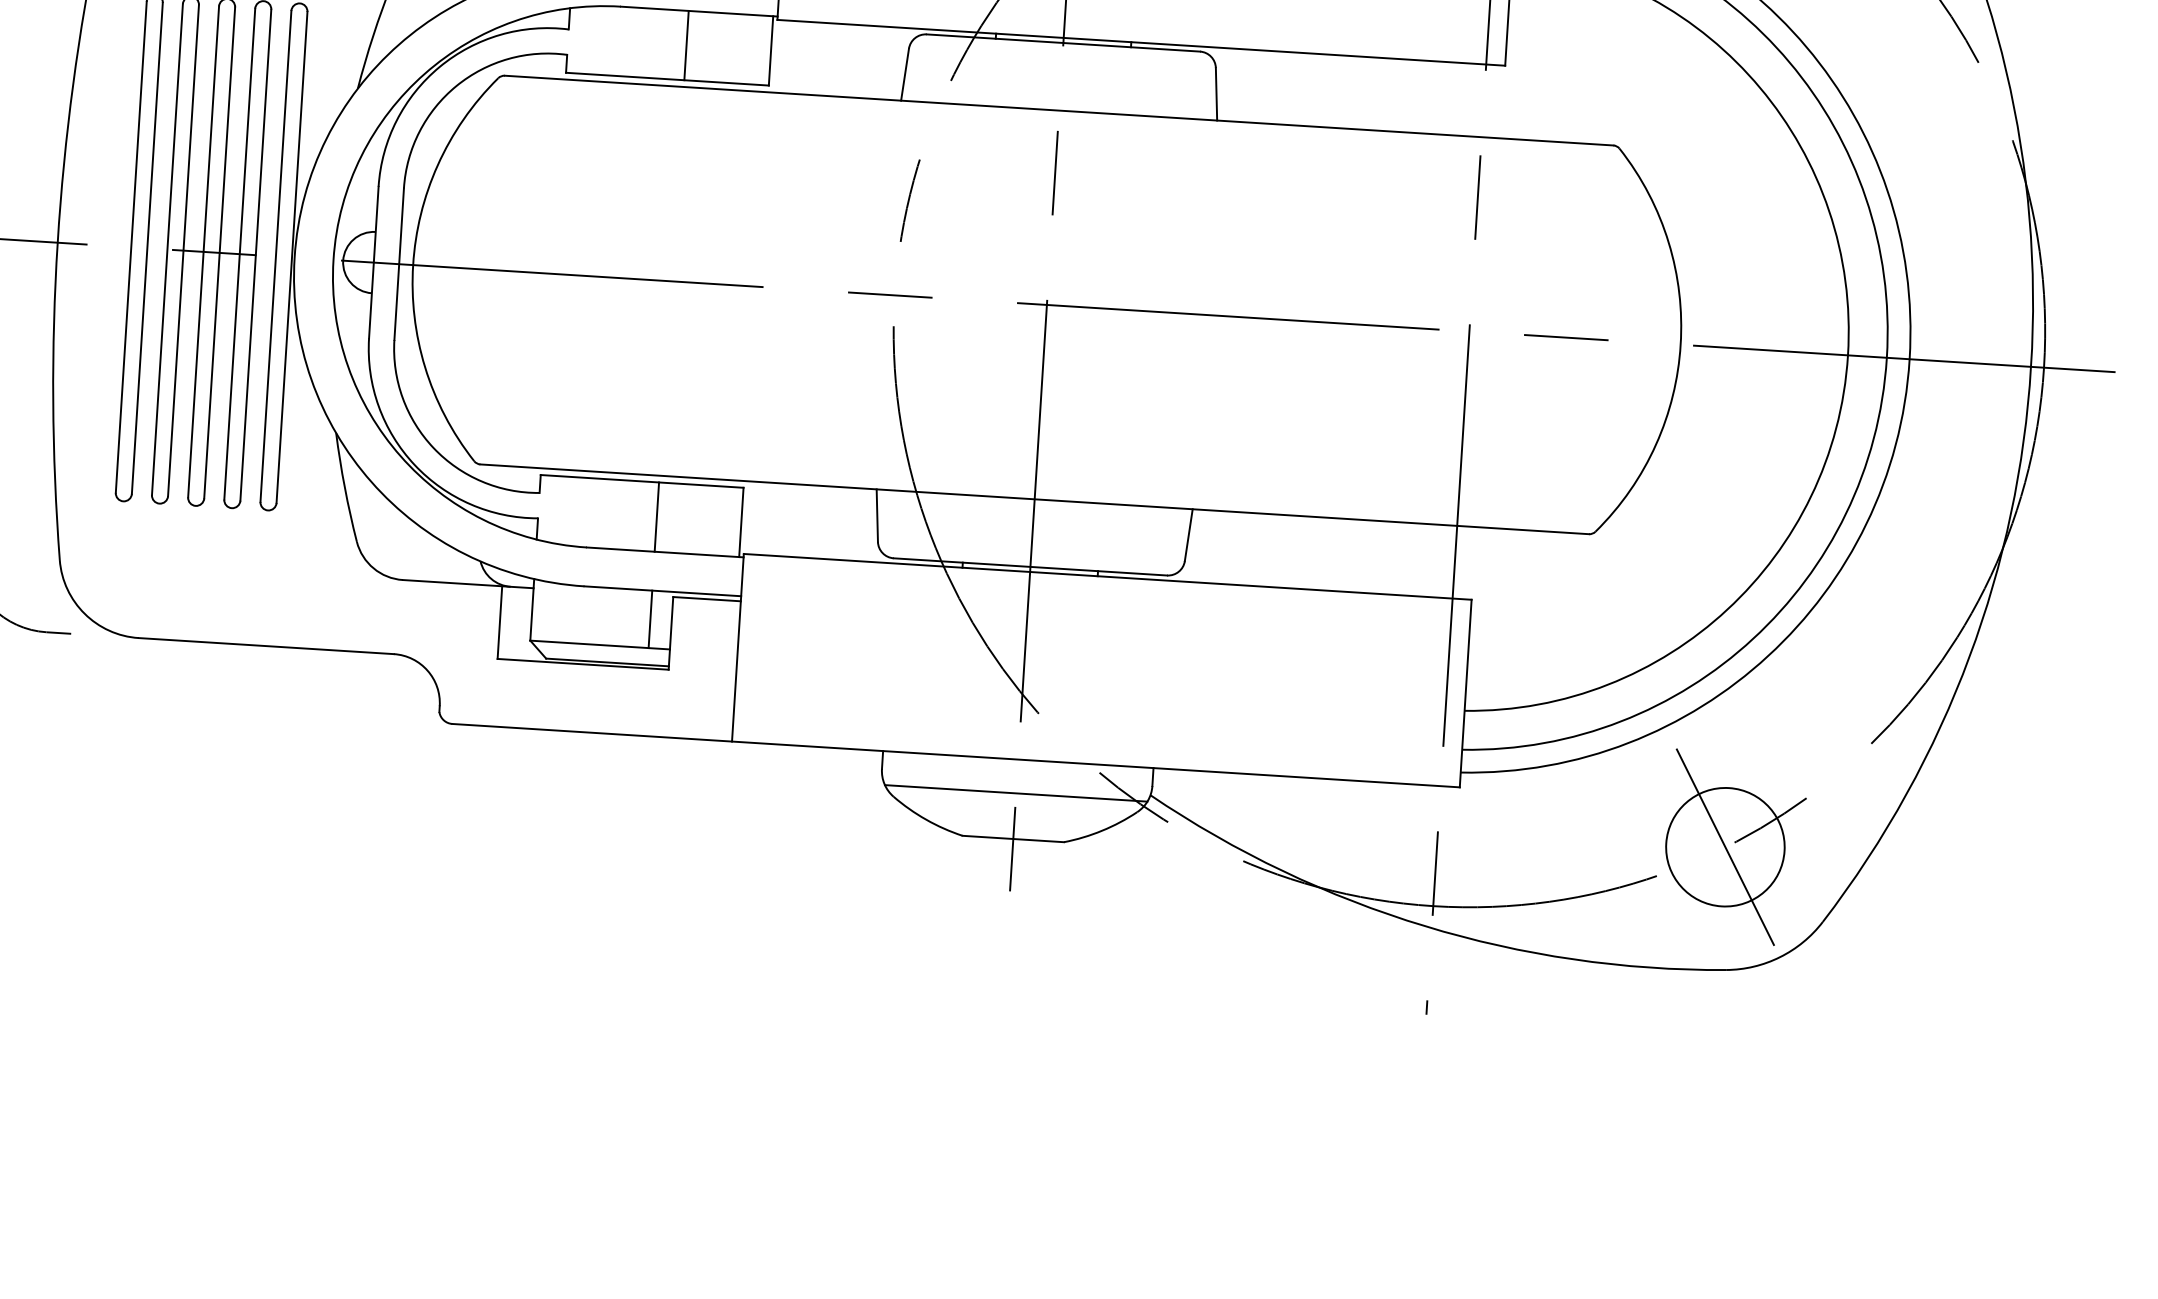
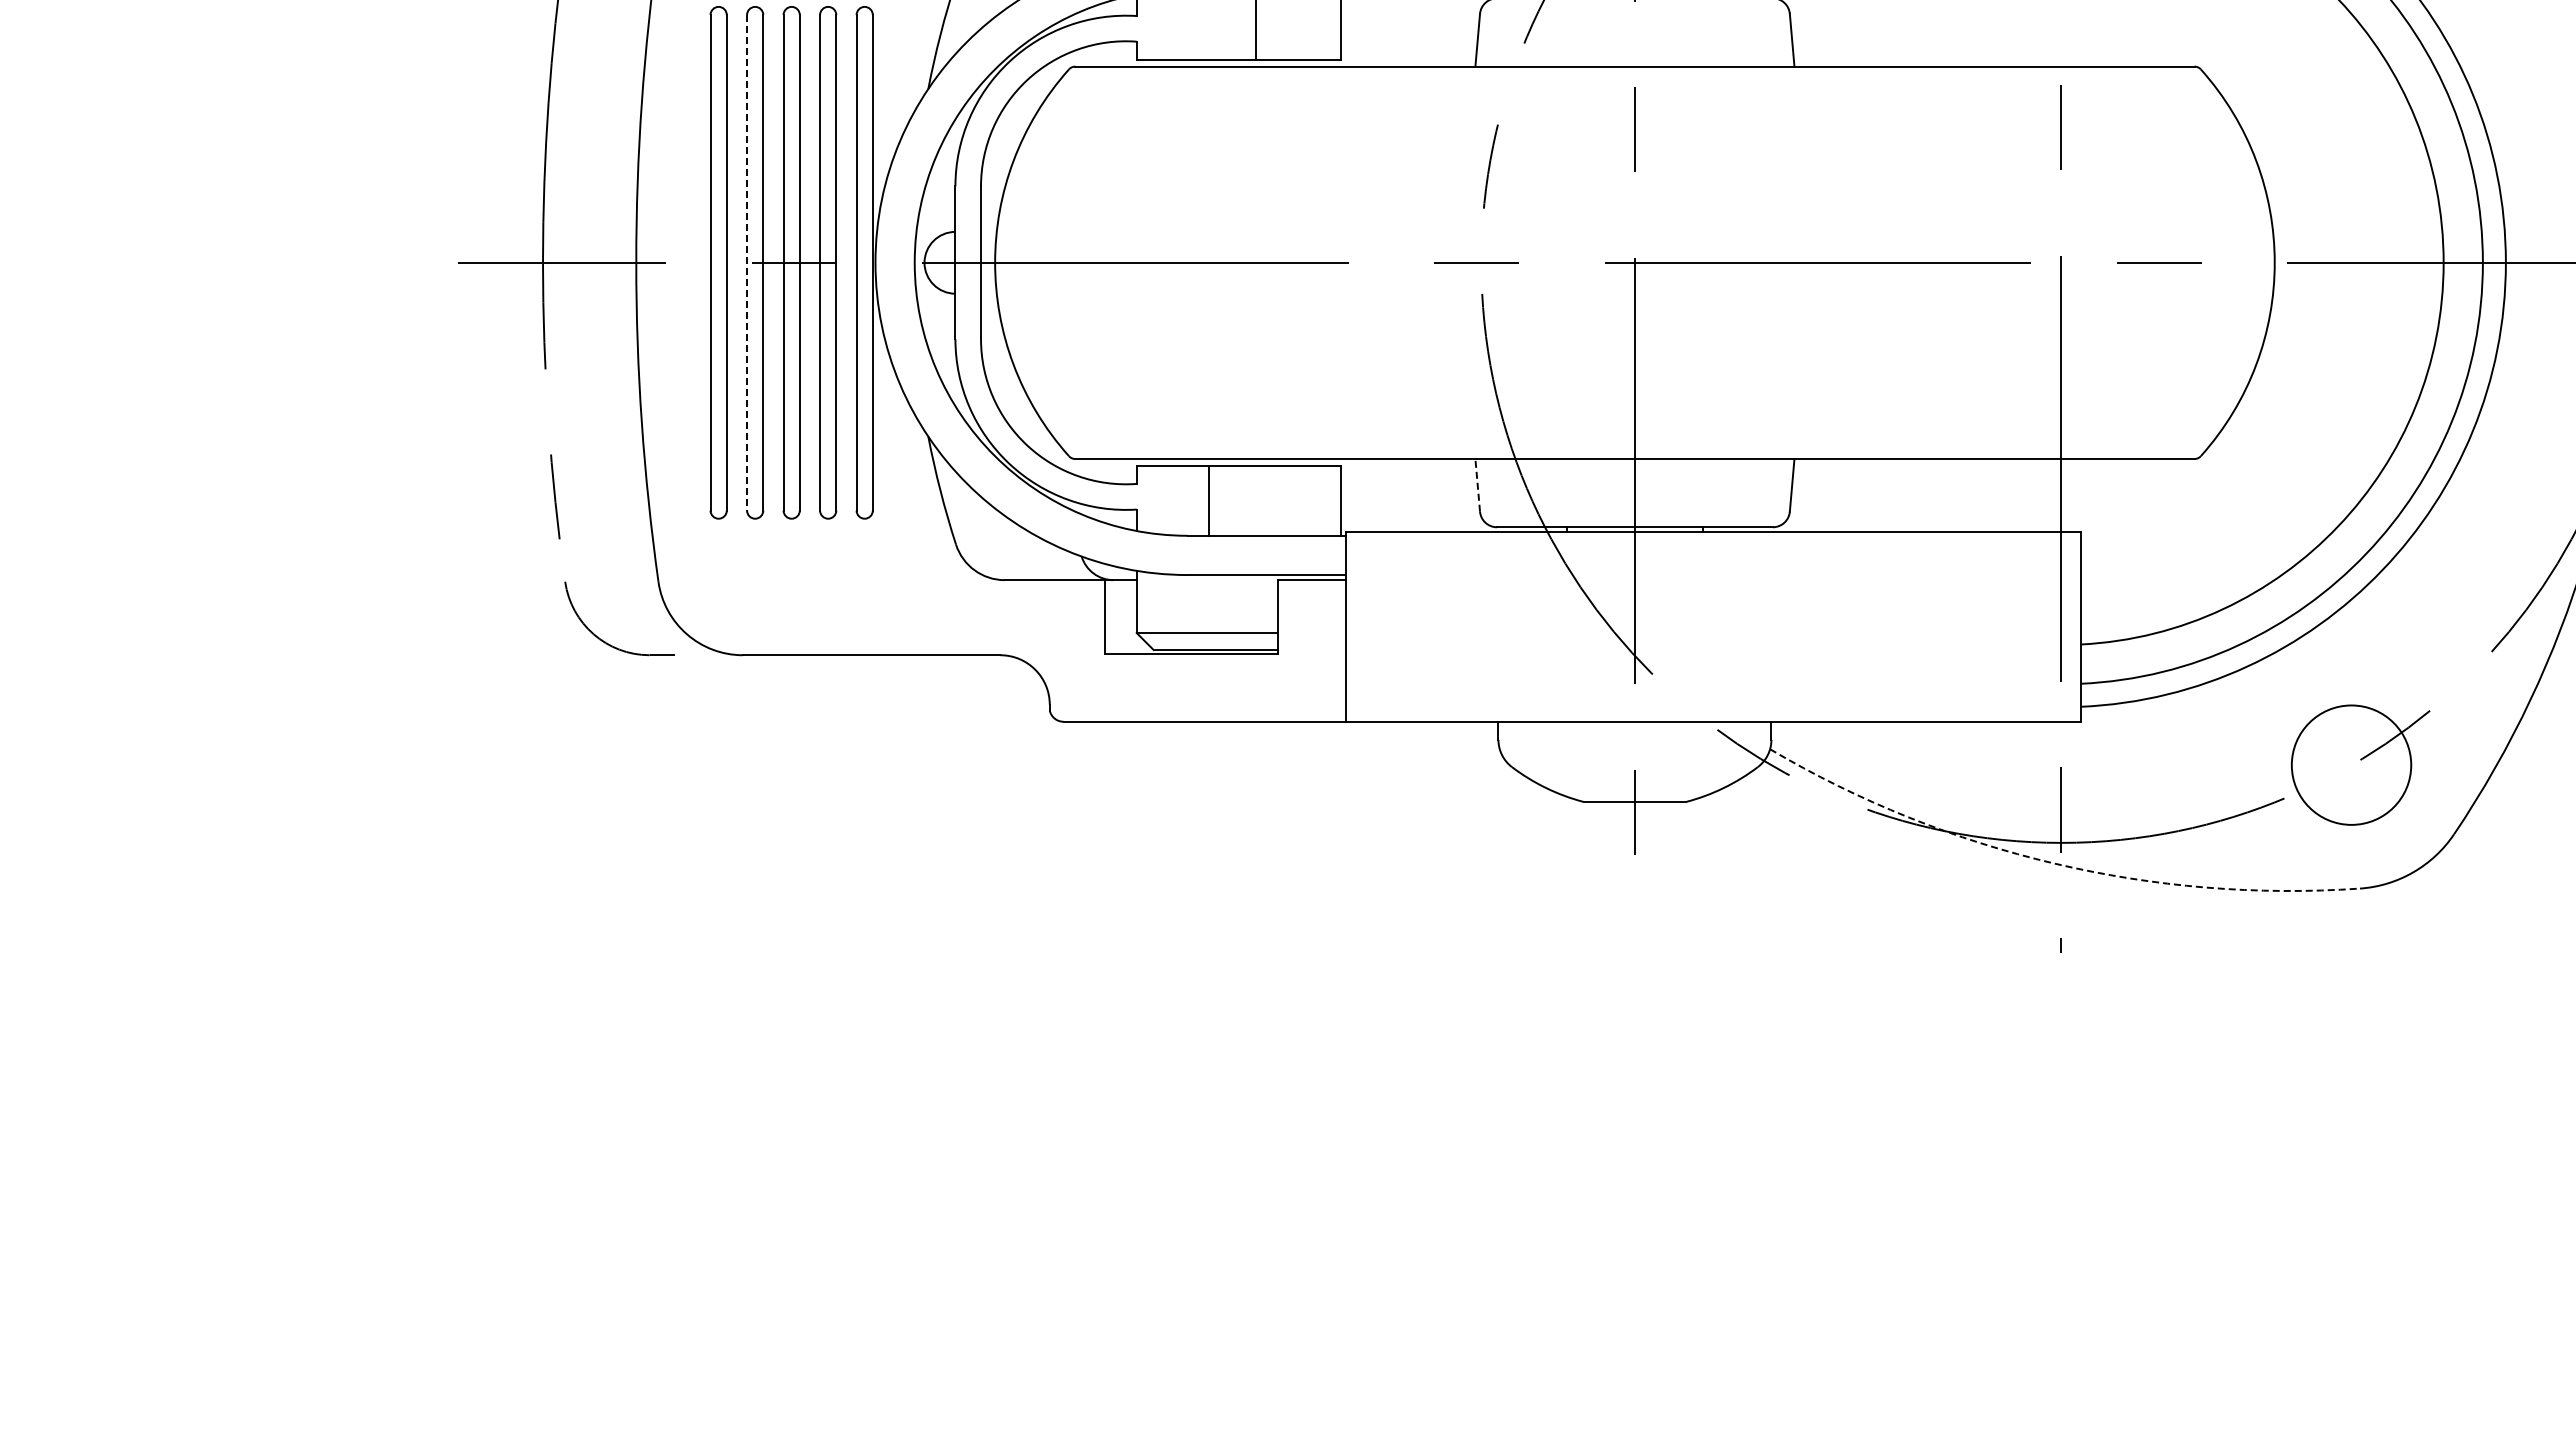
line: (167, 249) -> (747, 262), solid -> dashed
line: (877, 514) -> (1477, 484), solid -> dashed
line: (657, 516) -> (1209, 500), moved
line: (650, 619) -> (1256, 604), removed
line: (1015, 792) -> (1634, 755), removed
line: (1725, 847) -> (2351, 765), removed
arc: (1425, 926) -> (2054, 863), solid -> dashed

